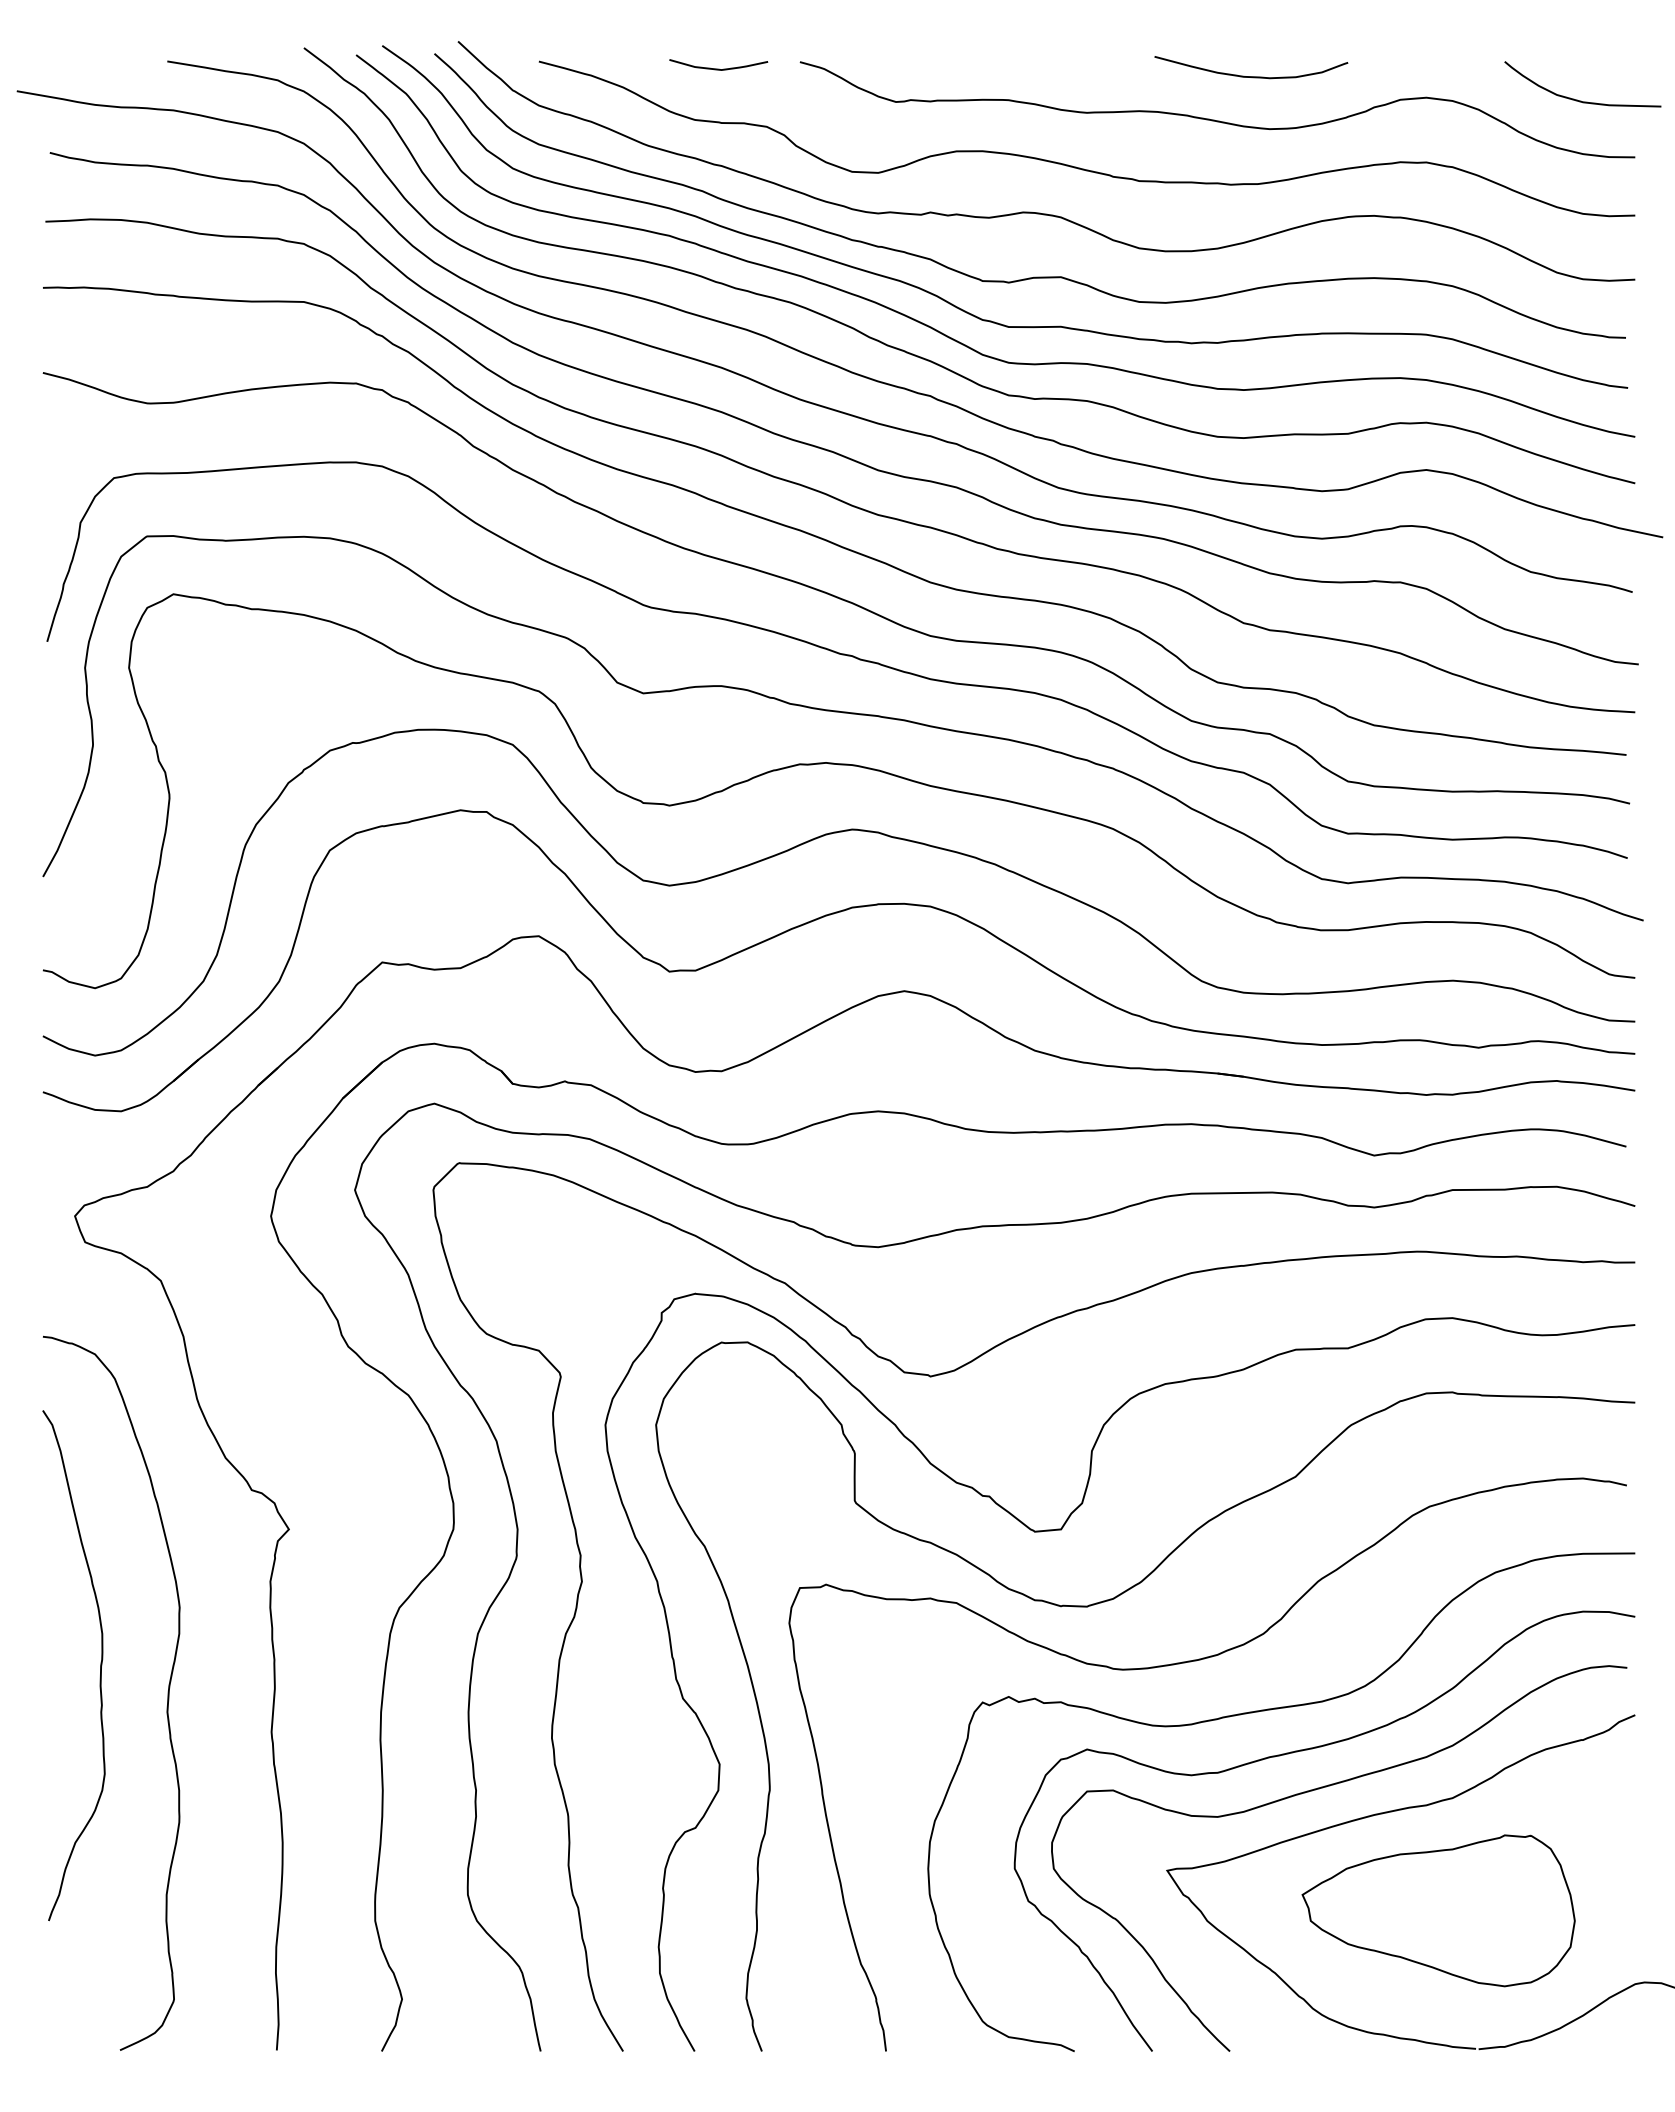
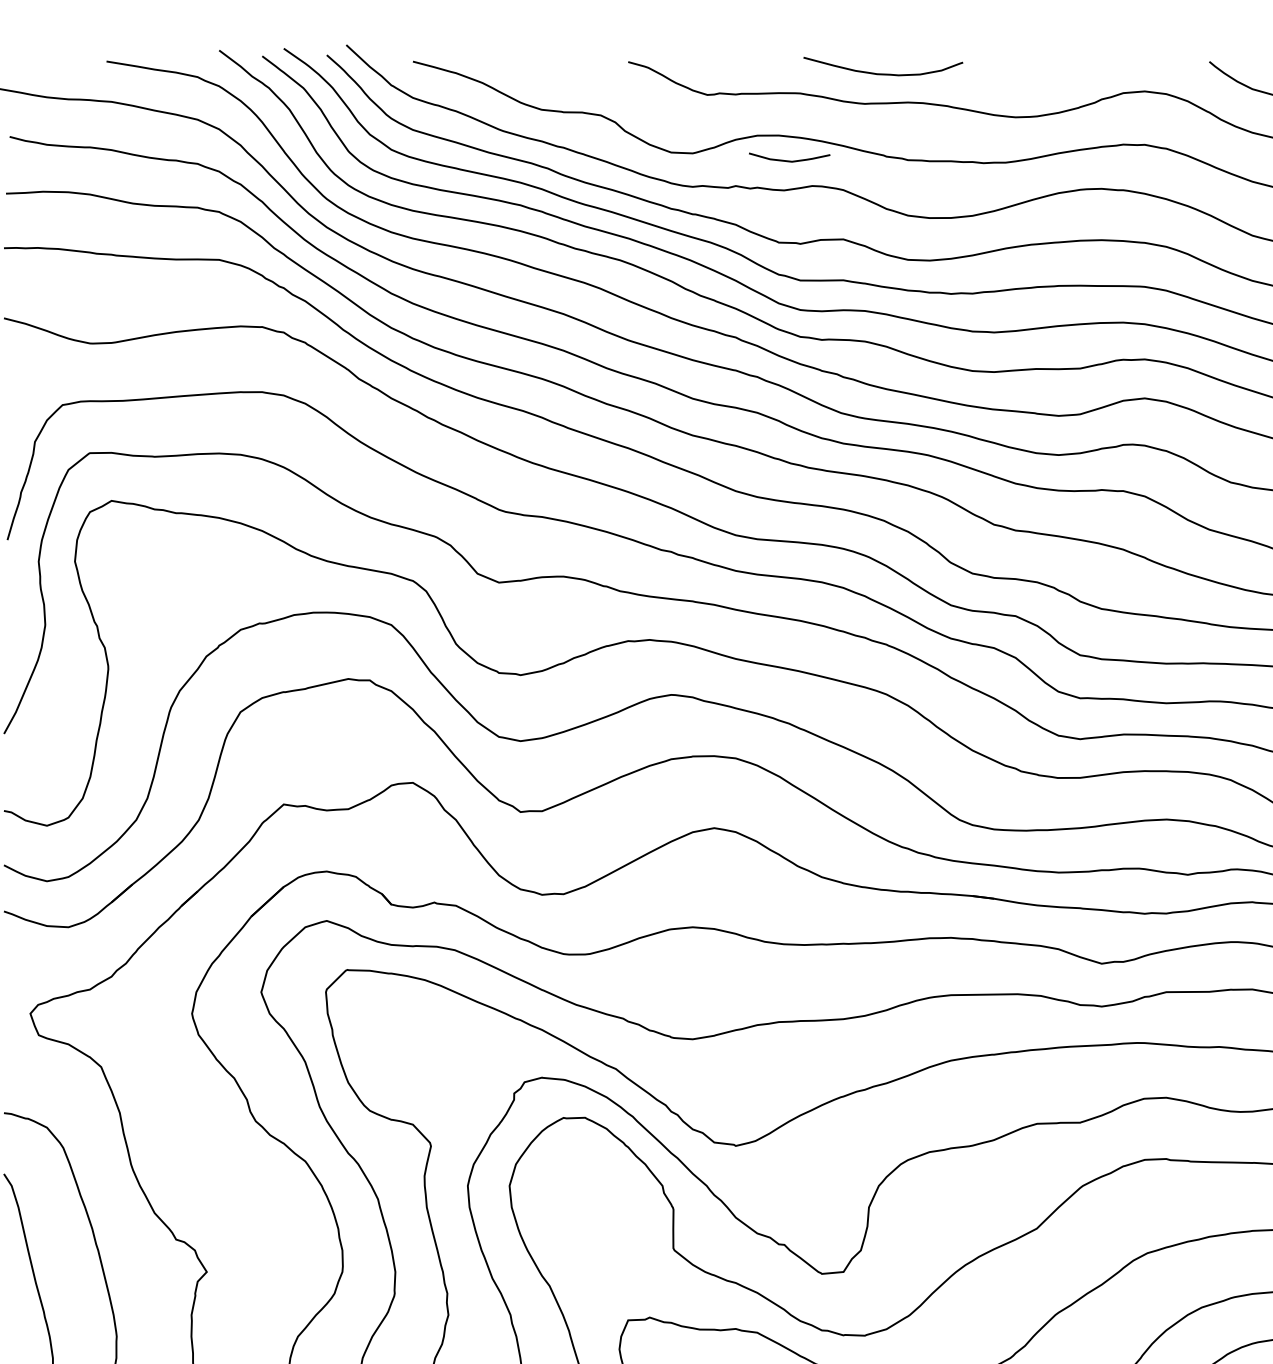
curve: (718, 68) -> (789, 160), moved
curve: (1251, 76) -> (883, 73), moved

